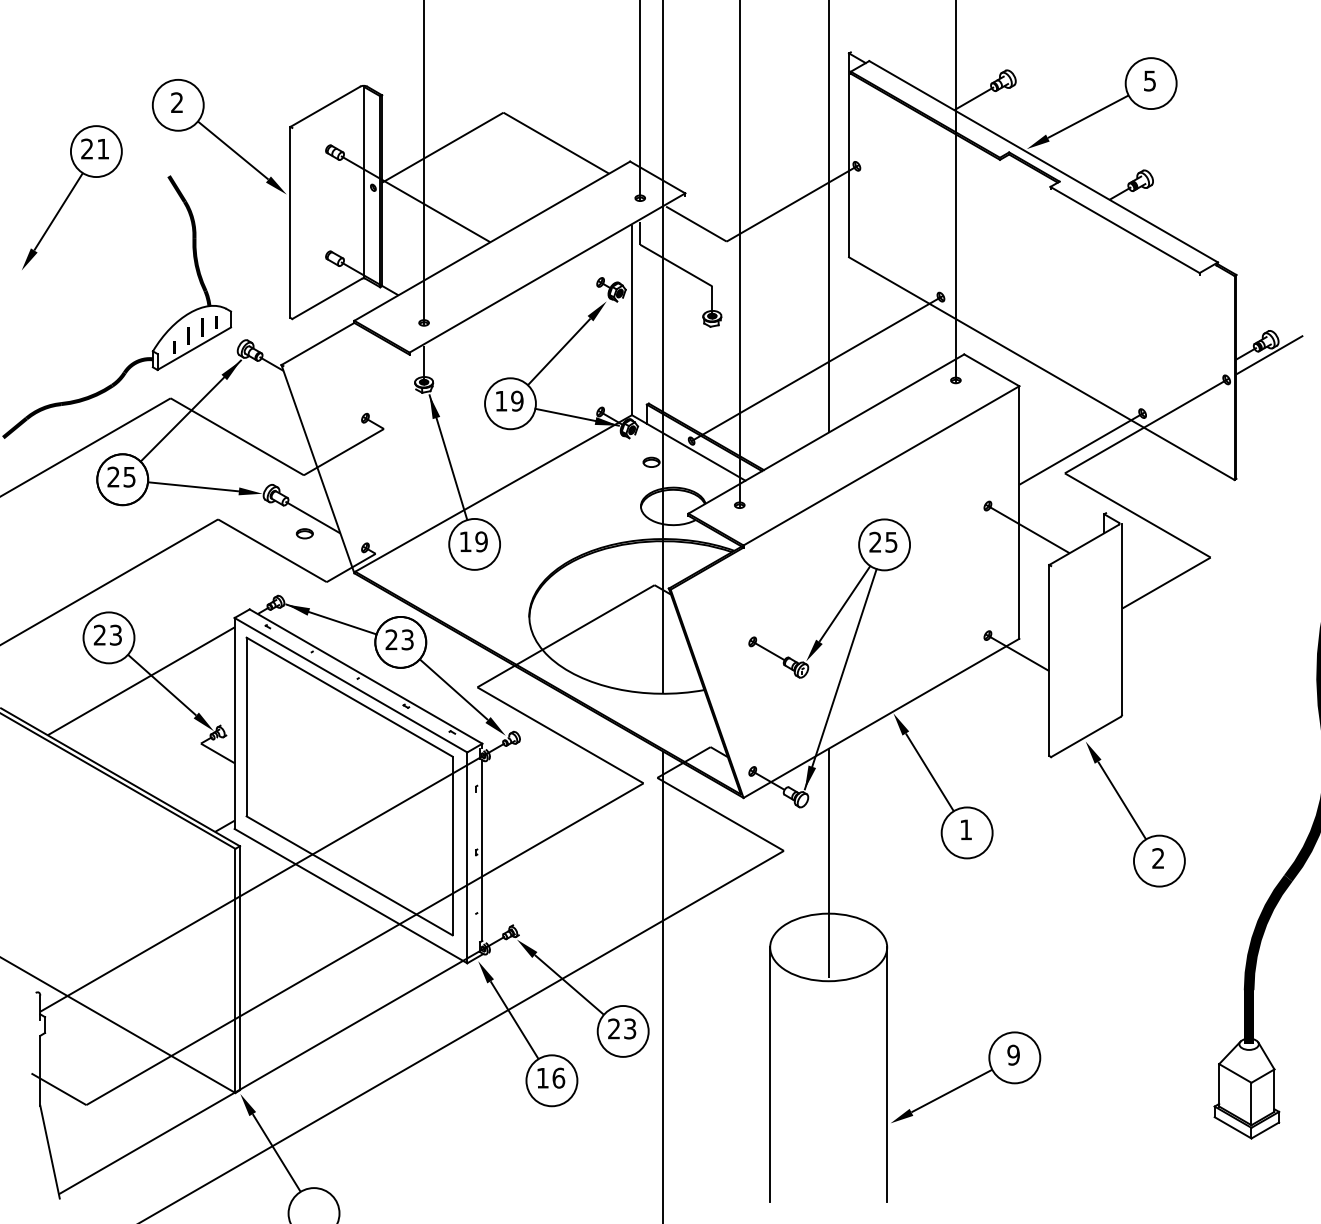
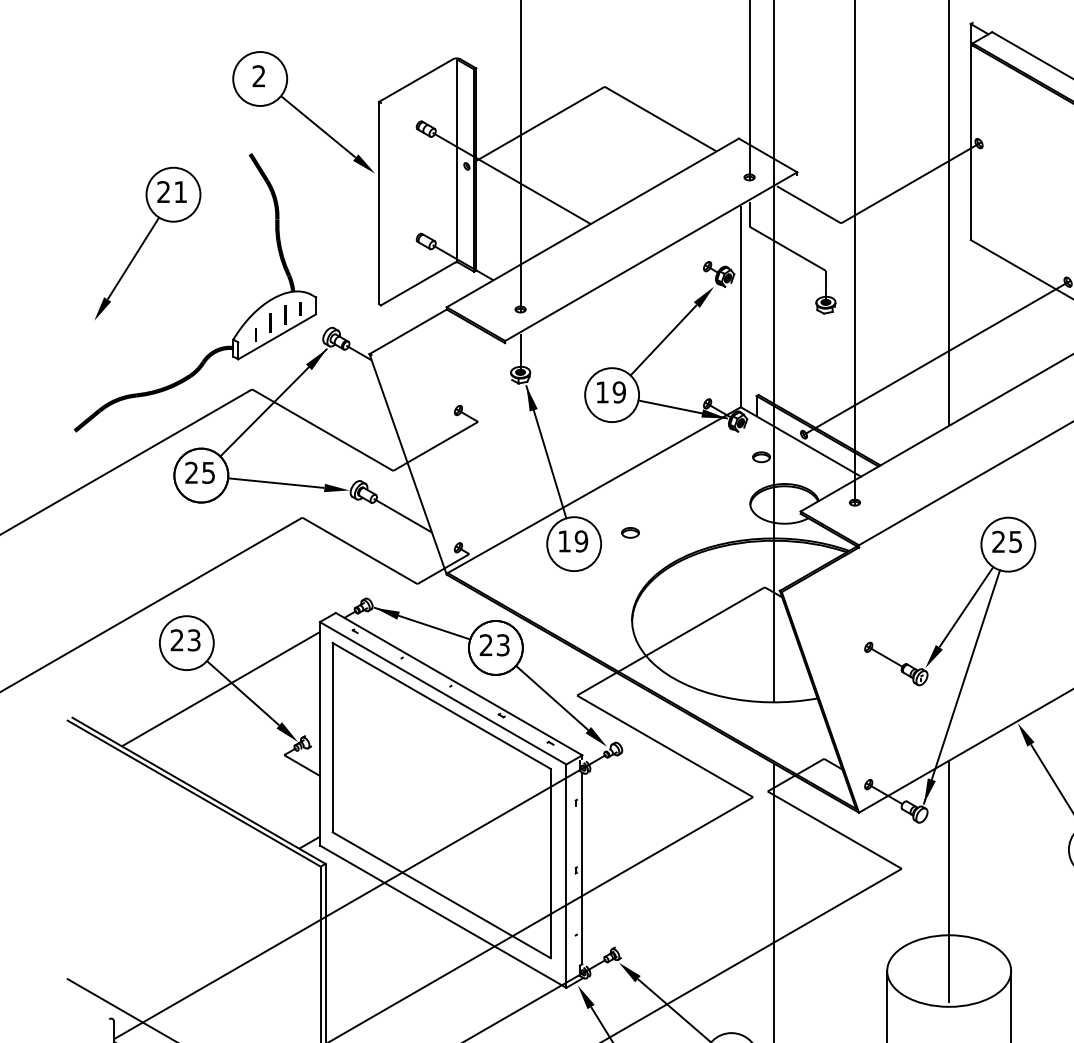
part: (72, 197) -> (148, 243), moved
part: (304, 533) -> (630, 532), moved

